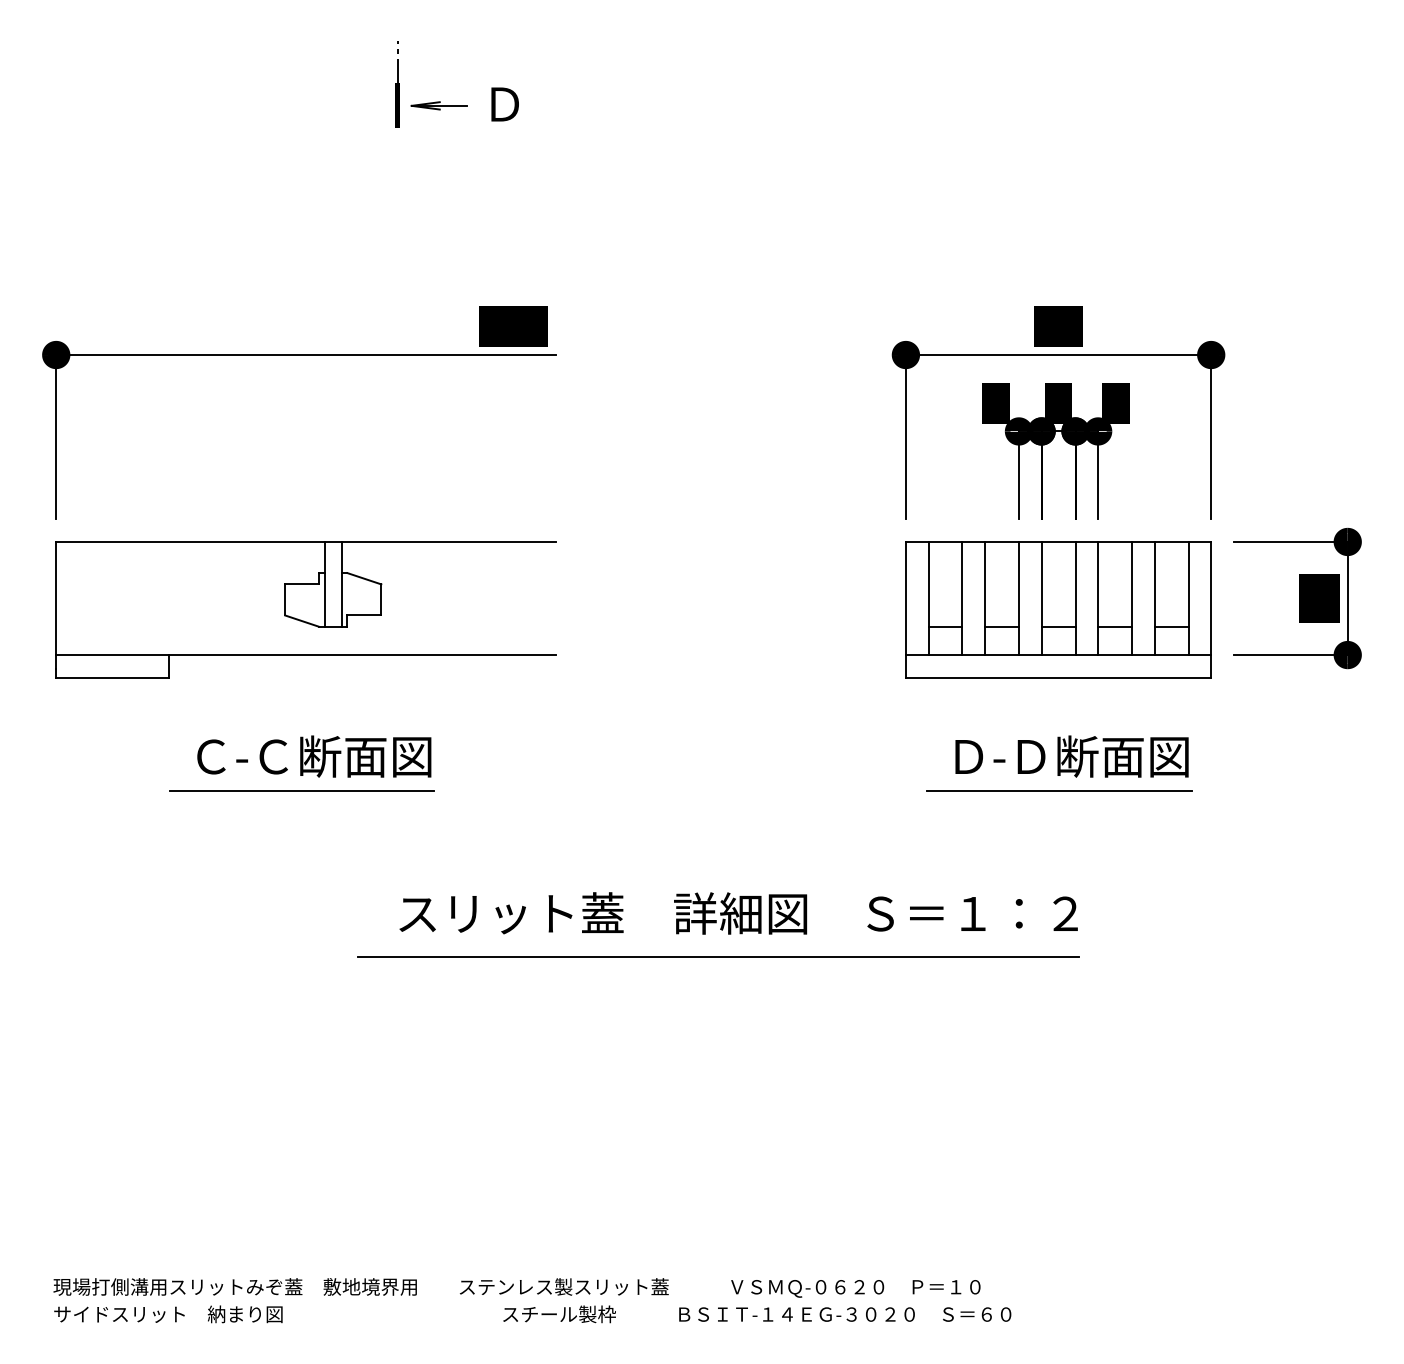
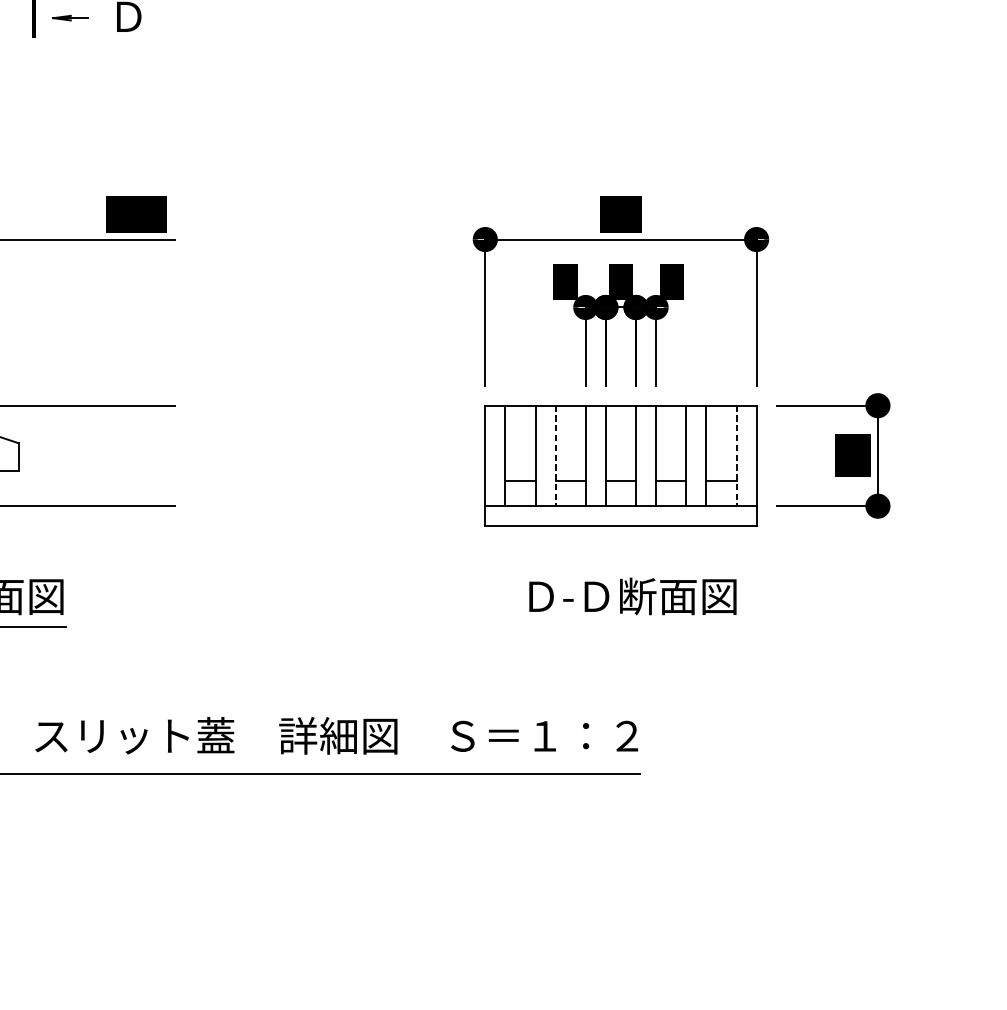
part: (438, 105) -> (69, 17), size x0.7
line: (985, 598) -> (556, 455), solid -> dashed
line: (1188, 598) -> (736, 455), solid -> dashed
line: (1059, 790) -> (621, 626), removed

